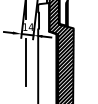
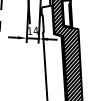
line: (25, 61) -> (32, 65), removed

